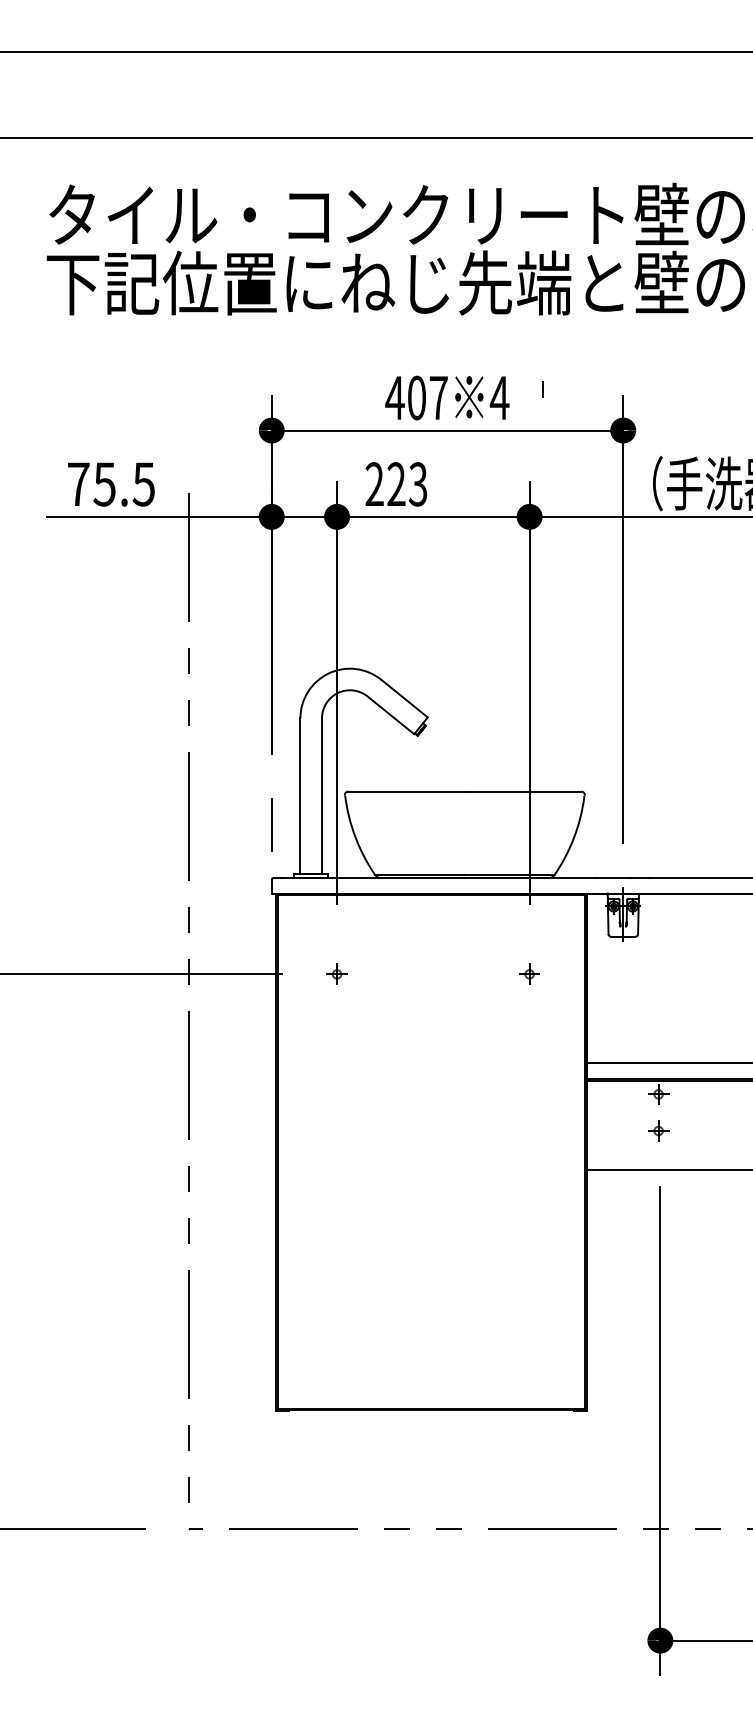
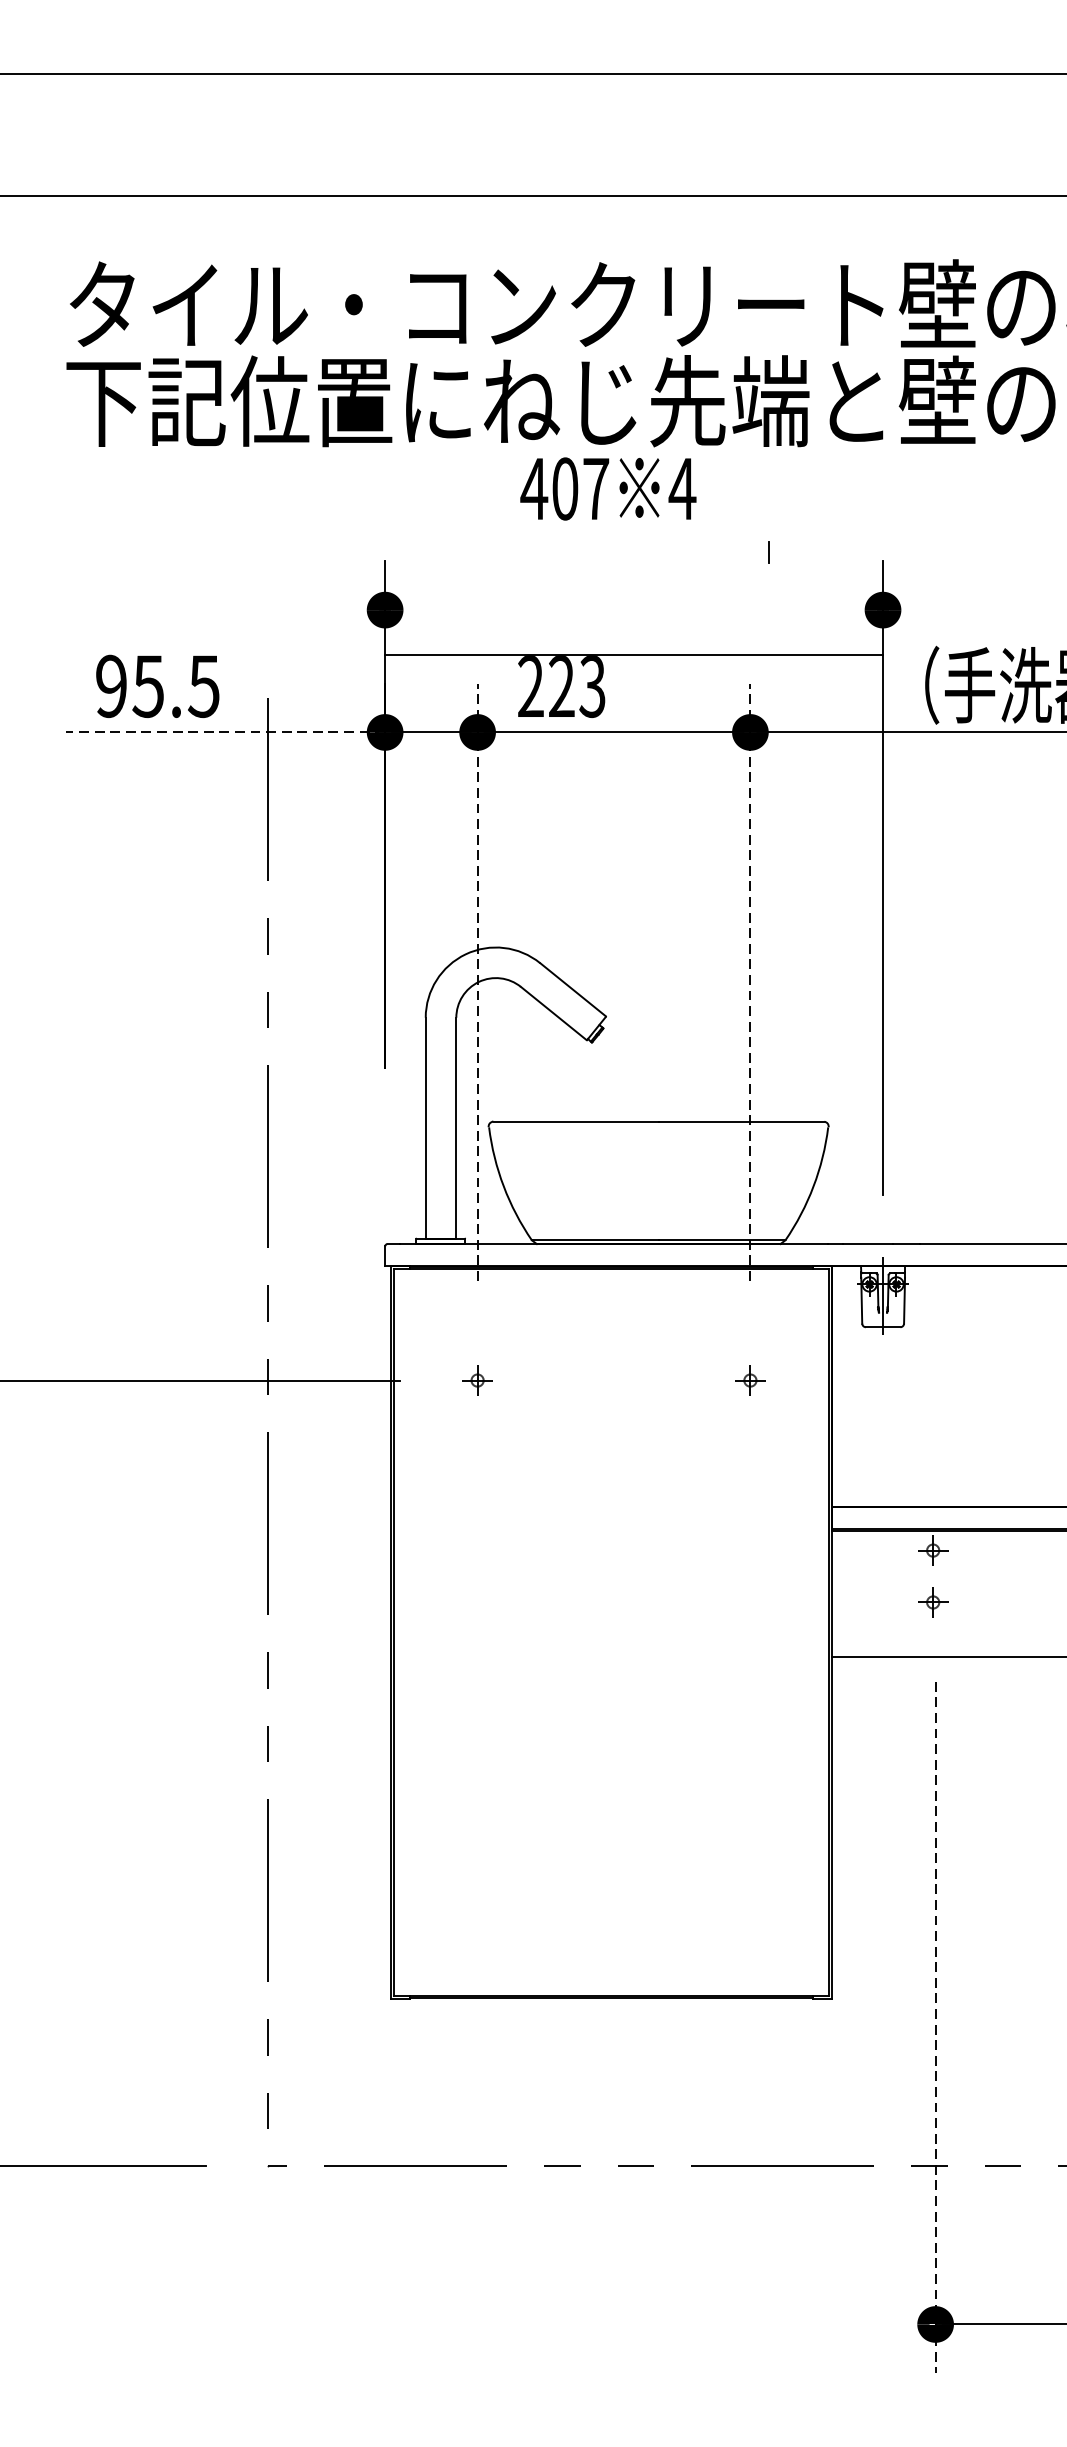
text: (447, 397) -> (608, 488), moved
line: (447, 430) -> (634, 655), moved
text: (78, 484) -> (111, 686), 75.5 -> 95.5
line: (159, 516) -> (226, 731), solid -> dashed
line: (337, 693) -> (478, 982), solid -> dashed
line: (529, 693) -> (750, 982), solid -> dashed
line: (271, 824) -> (384, 1168), removed
line: (660, 1431) -> (935, 2028), solid -> dashed

